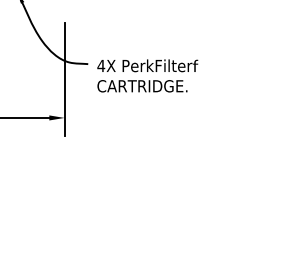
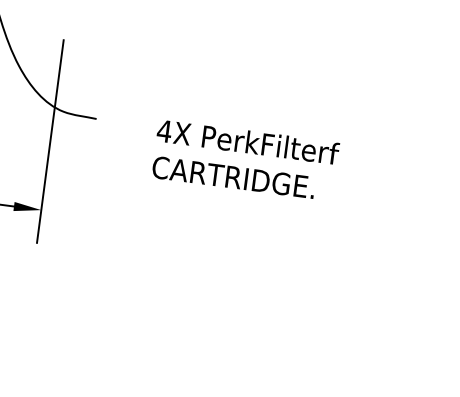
text: (147, 75) -> (245, 159), moved

